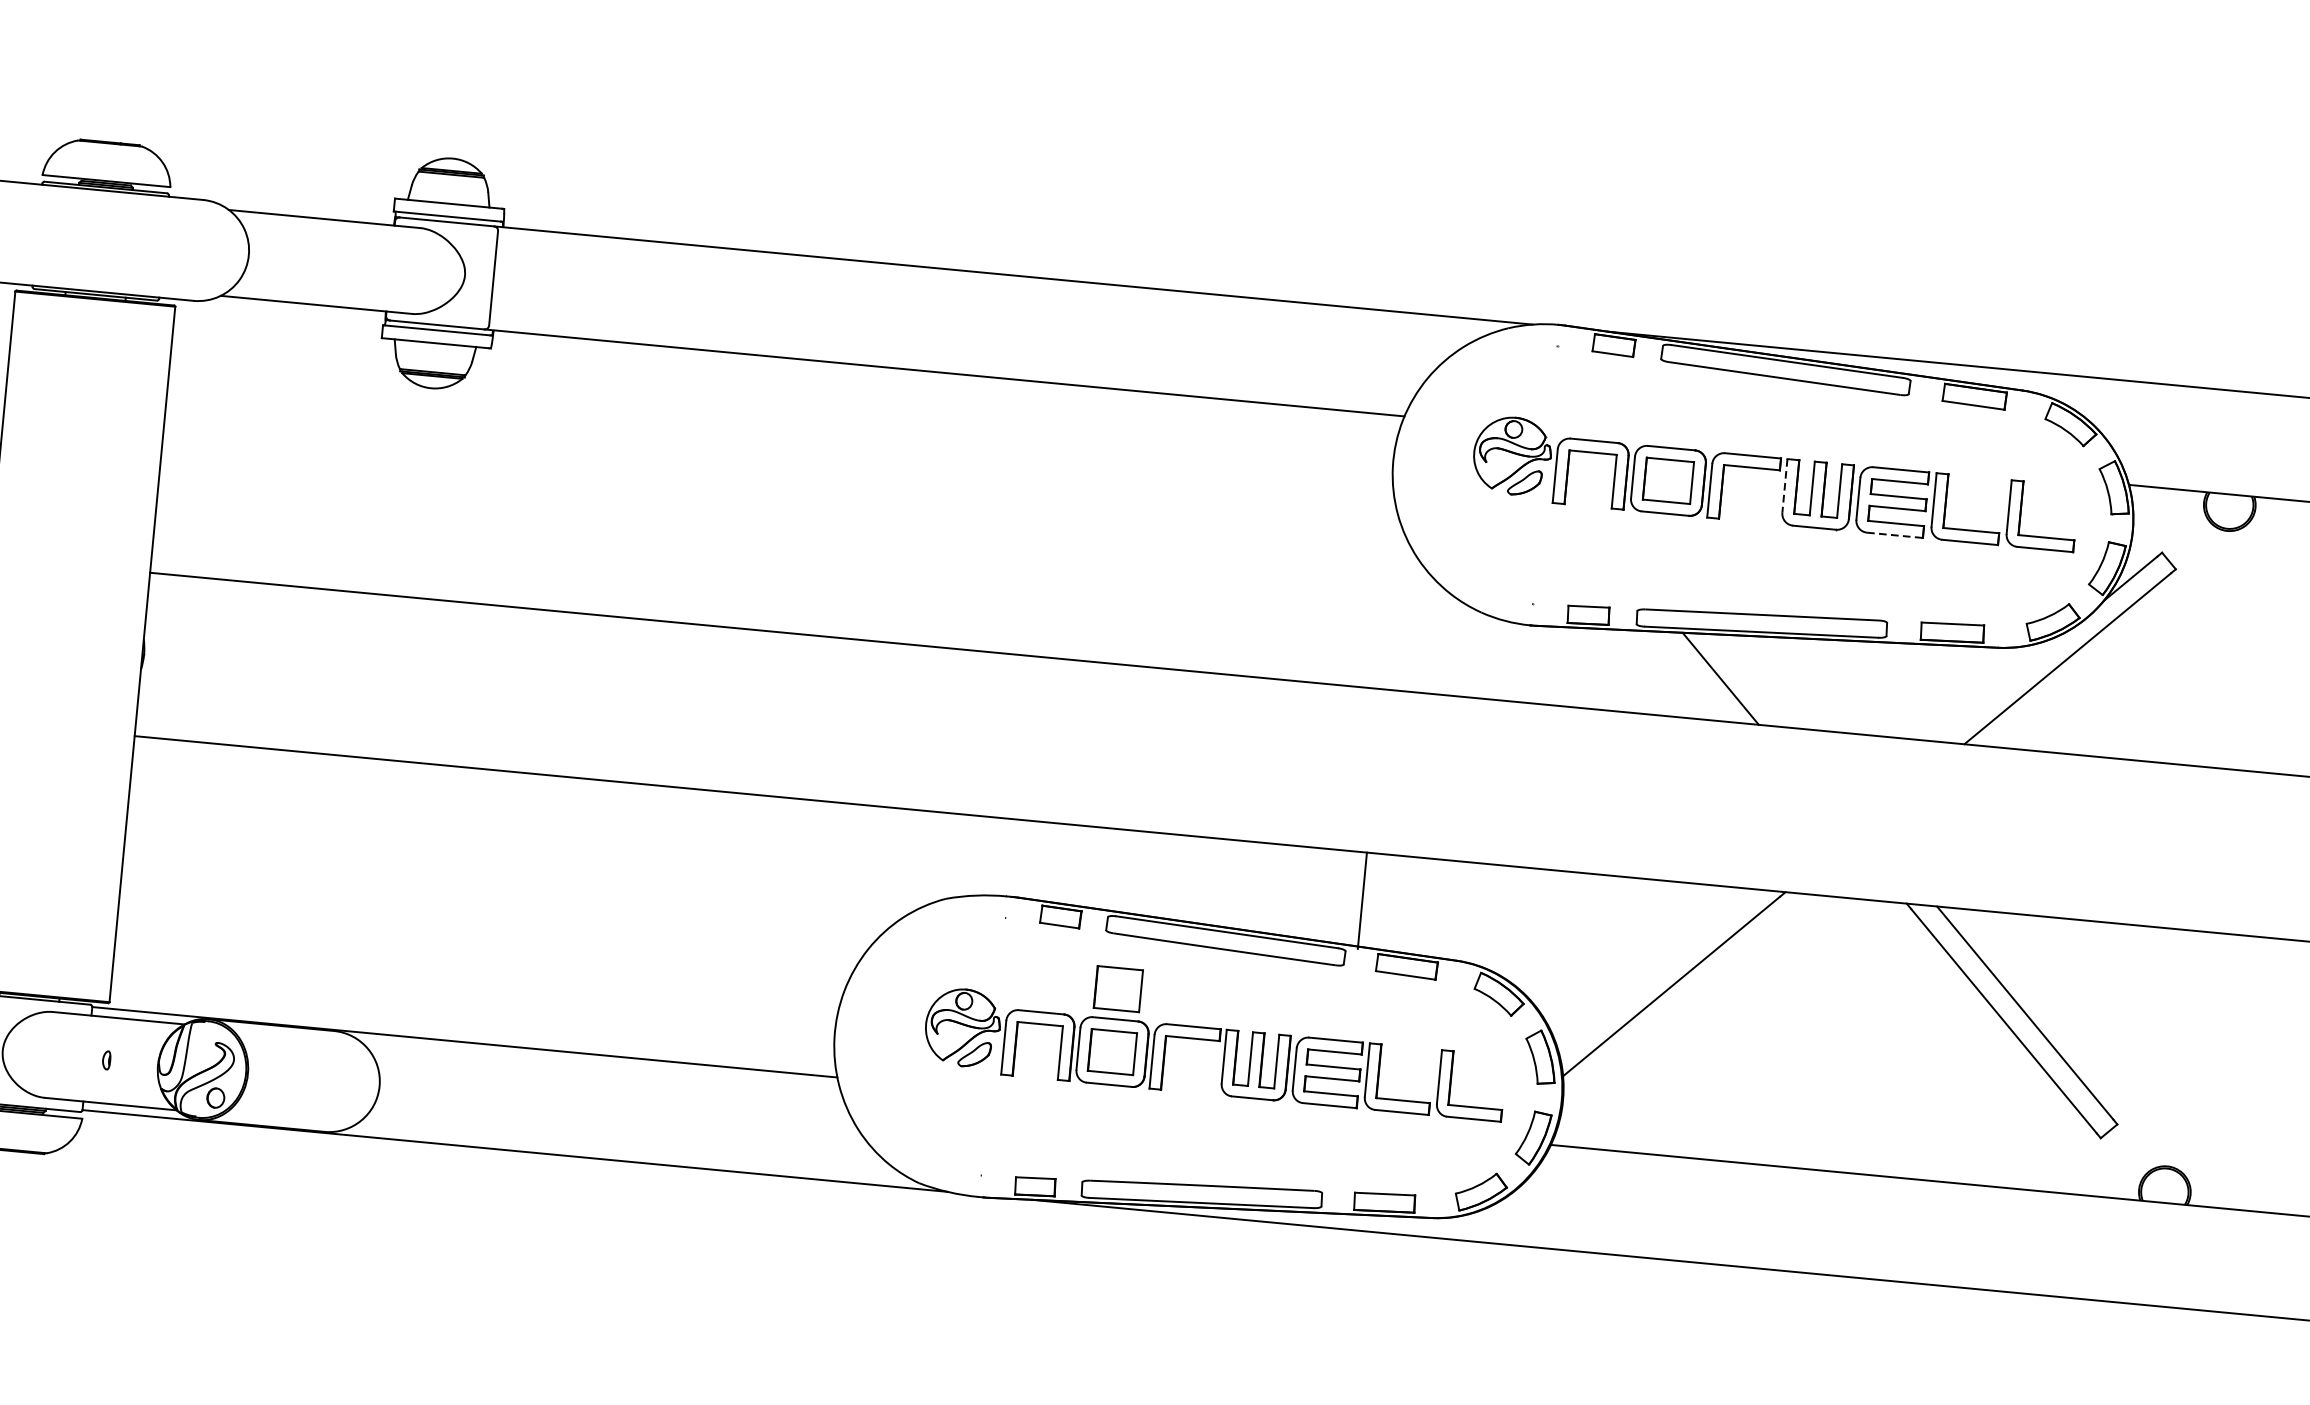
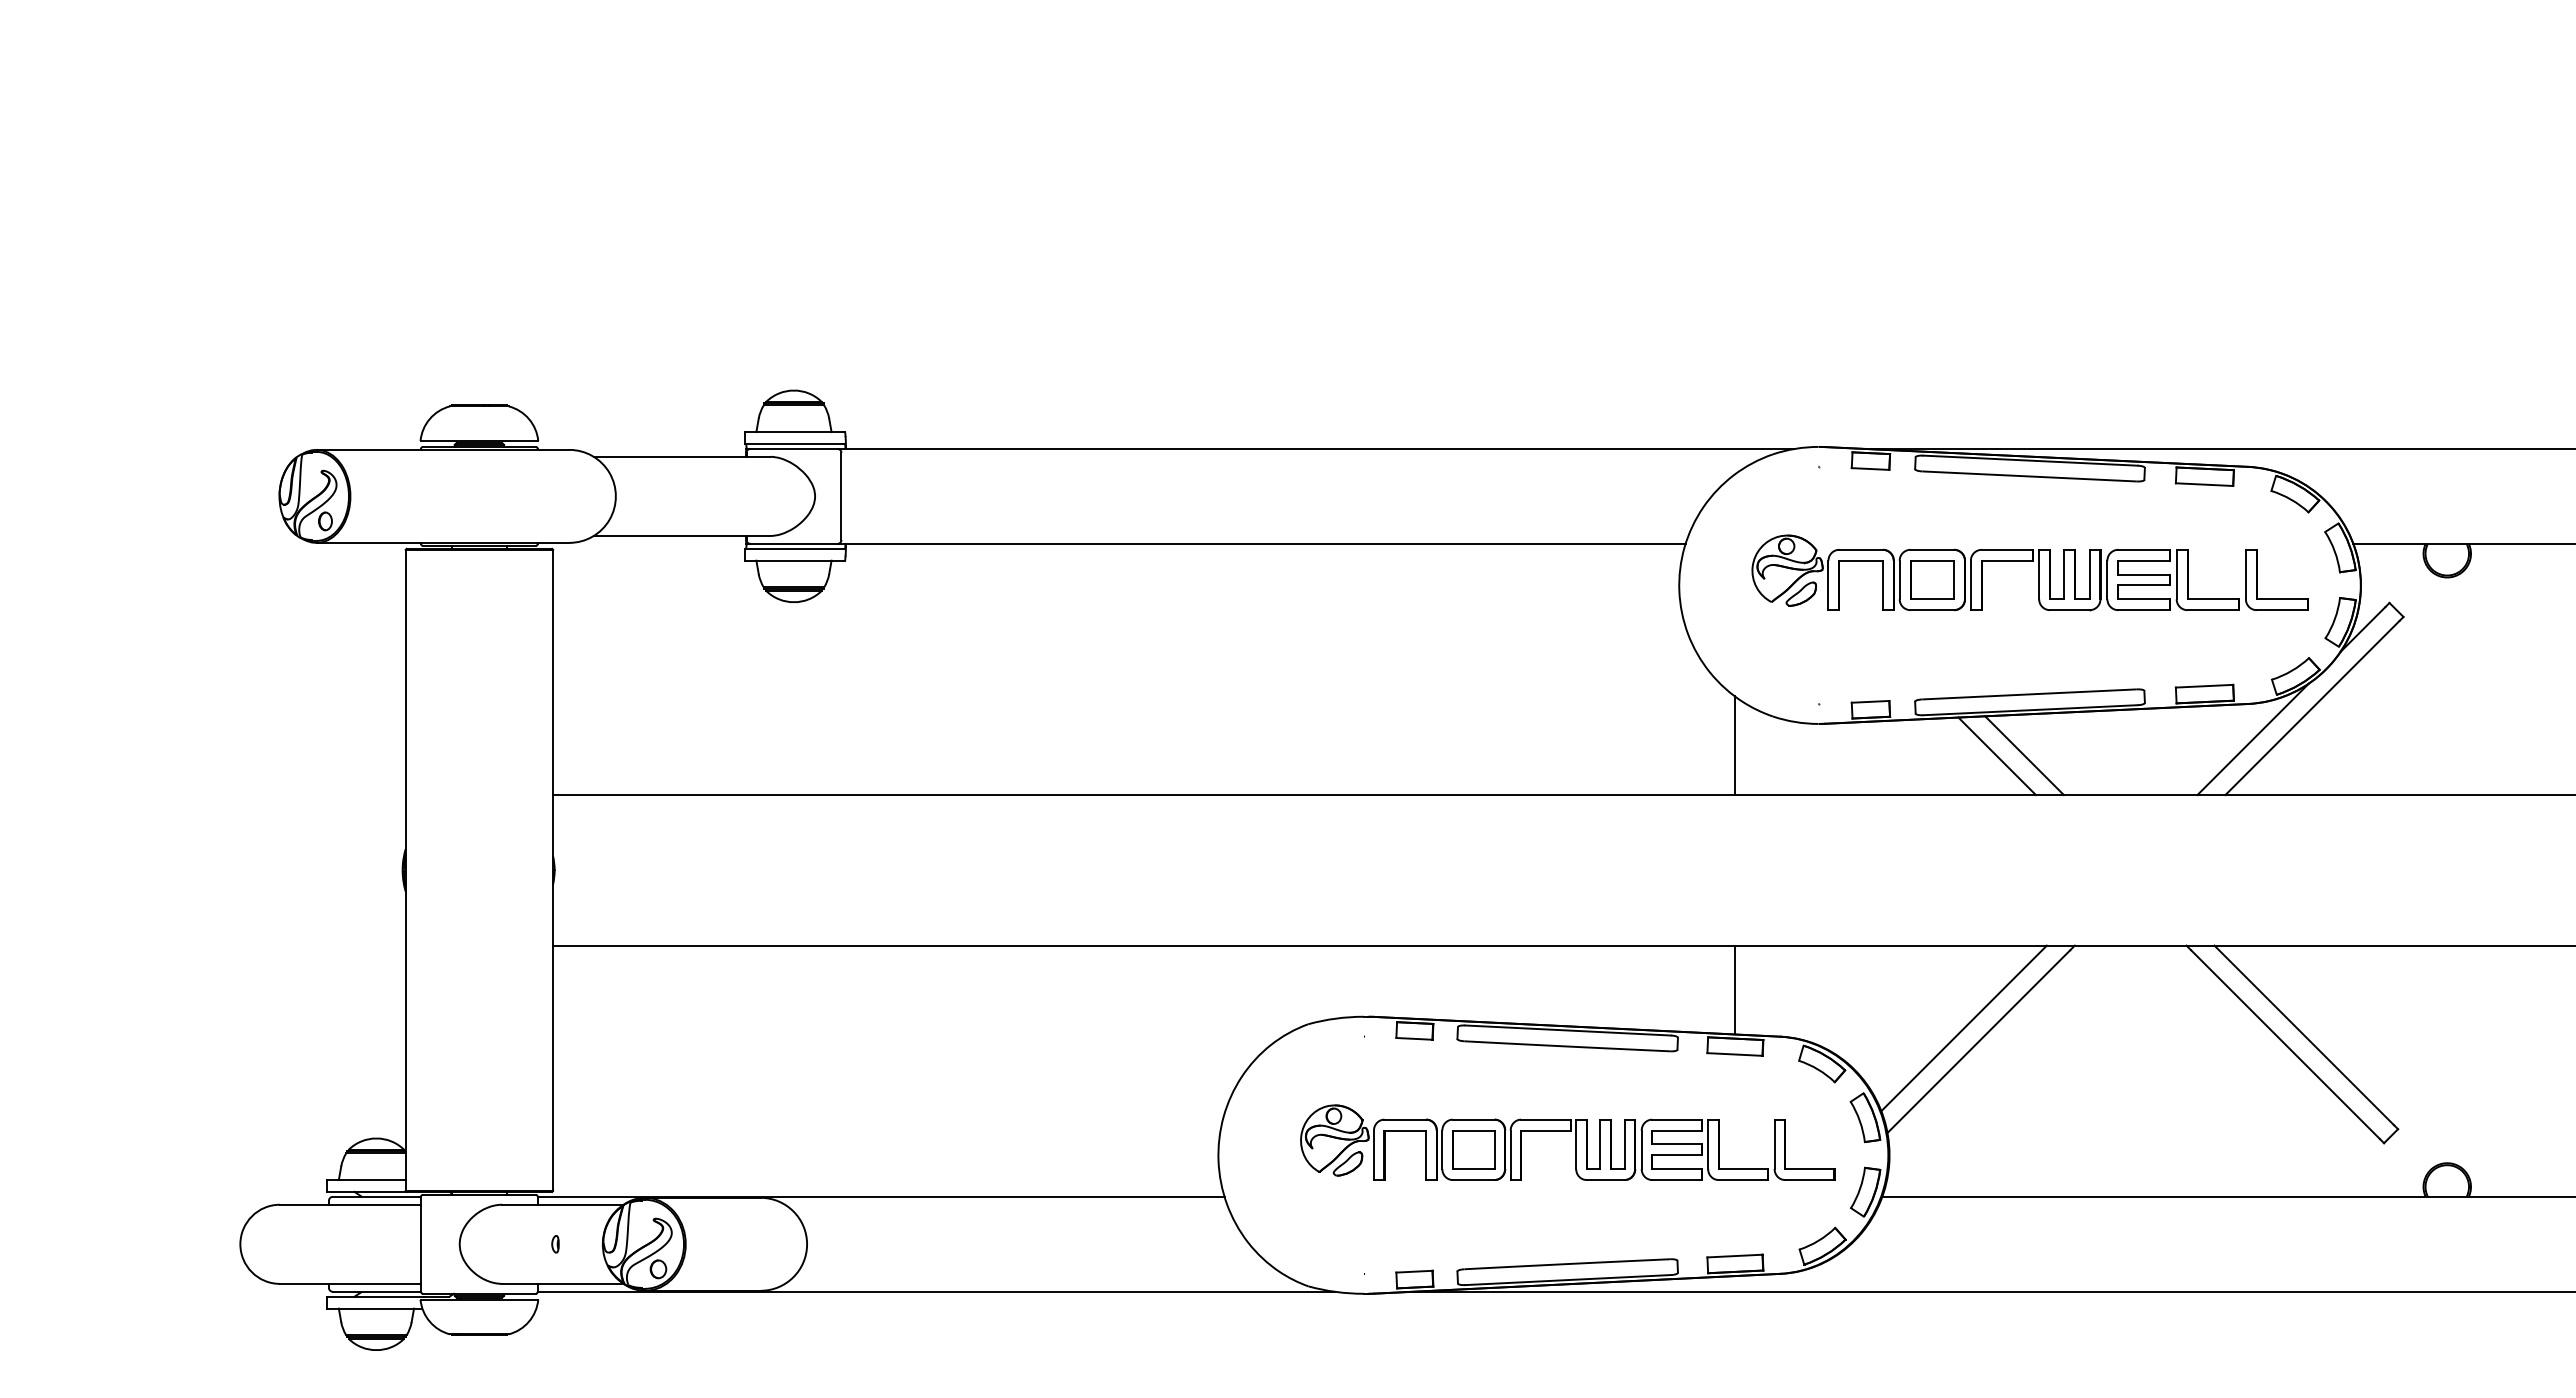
line: (1785, 485) -> (2039, 574), dashed -> solid
line: (1895, 535) -> (2144, 610), dashed -> solid
line: (1436, 640) -> (1734, 745), added
line: (1750, 680) -> (2024, 755), added
line: (1999, 686) -> (2252, 739), added
line: (1361, 900) -> (1734, 989), moved
line: (1656, 970) -> (1963, 1028), added
part: (1118, 988) -> (1473, 1091), removed

